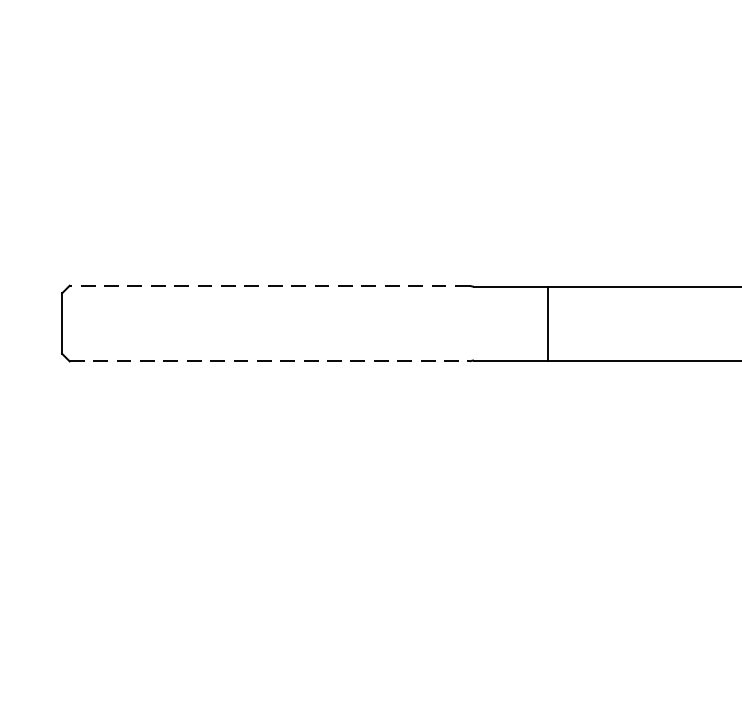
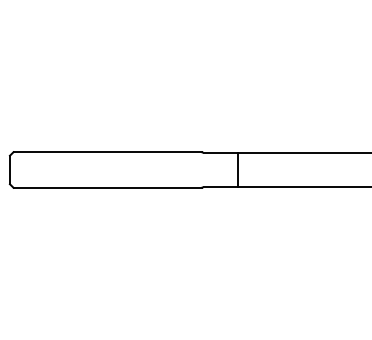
line: (269, 286) -> (107, 152), dashed -> solid
line: (271, 360) -> (108, 187), dashed -> solid

